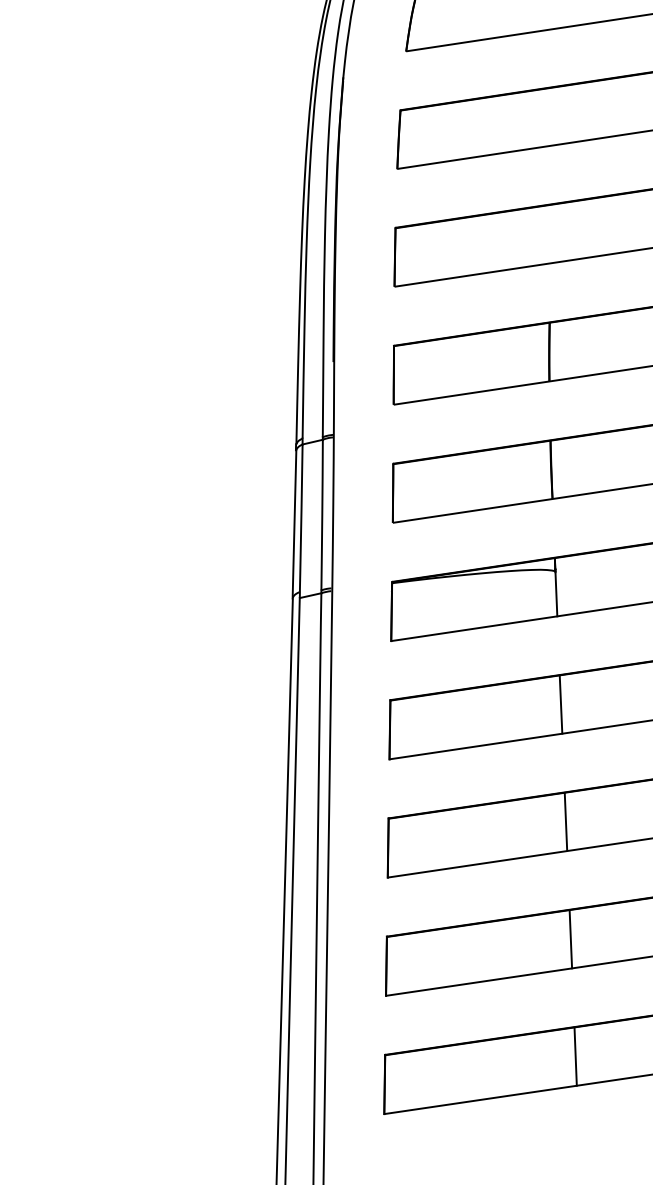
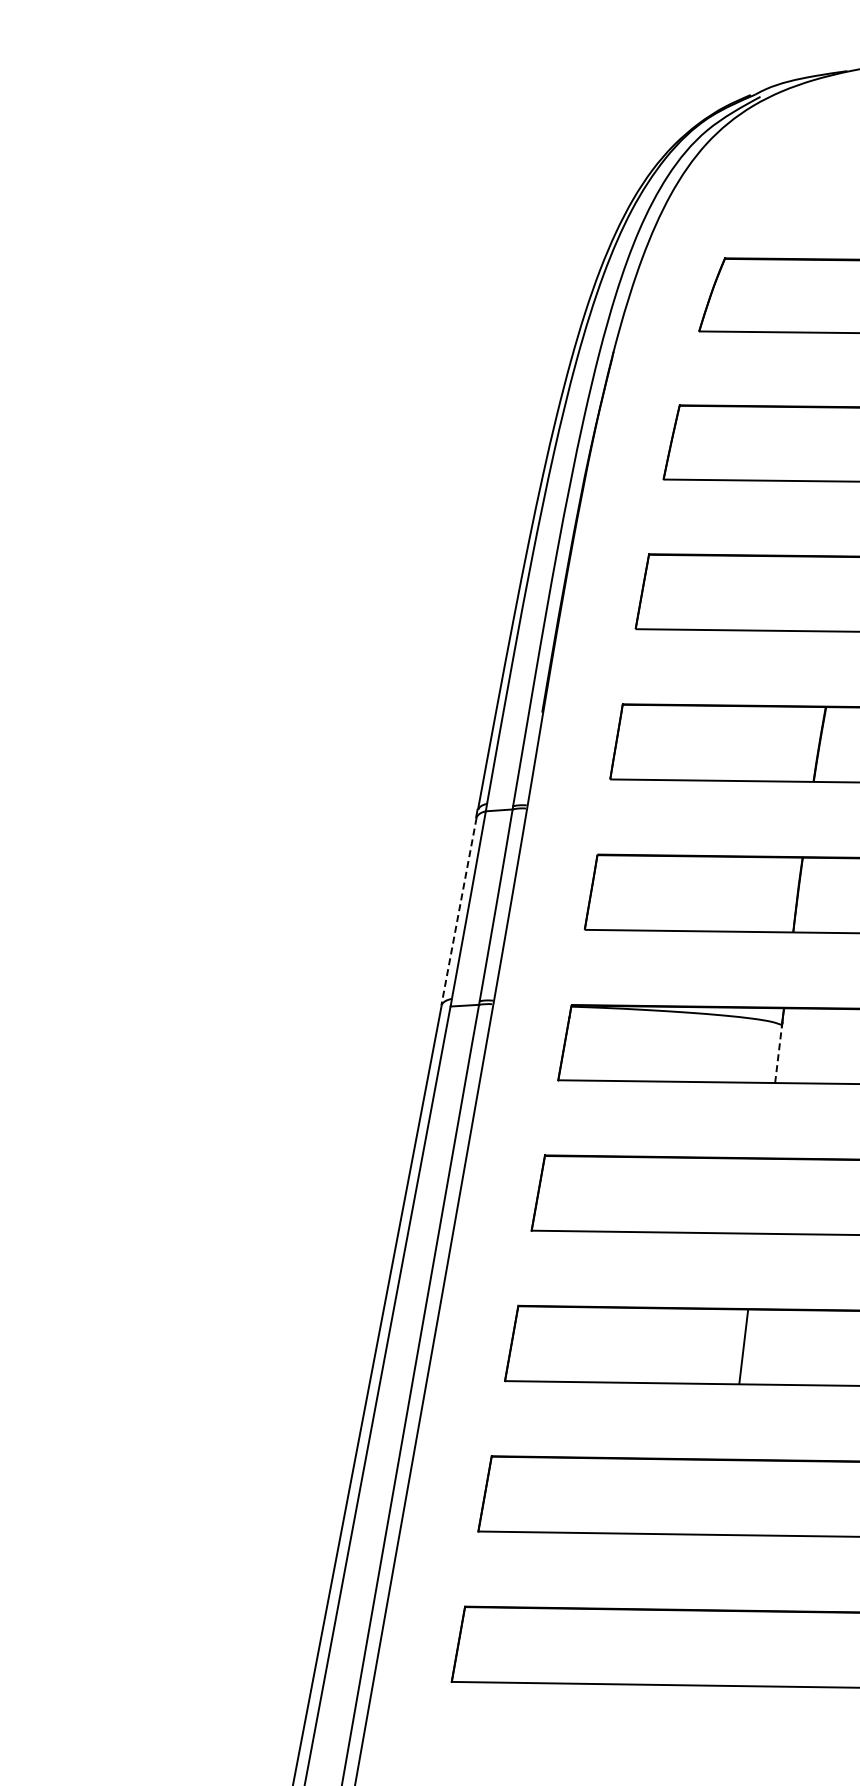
line: (294, 524) -> (459, 911), solid -> dashed
line: (556, 593) -> (778, 1053), solid -> dashed
line: (560, 703) -> (761, 1195), removed
line: (570, 939) -> (725, 1497), removed
line: (575, 1056) -> (707, 1647), removed

